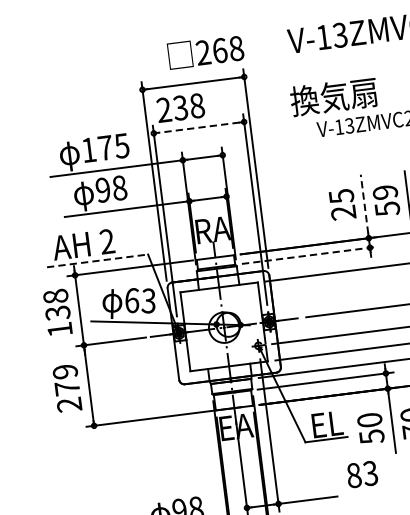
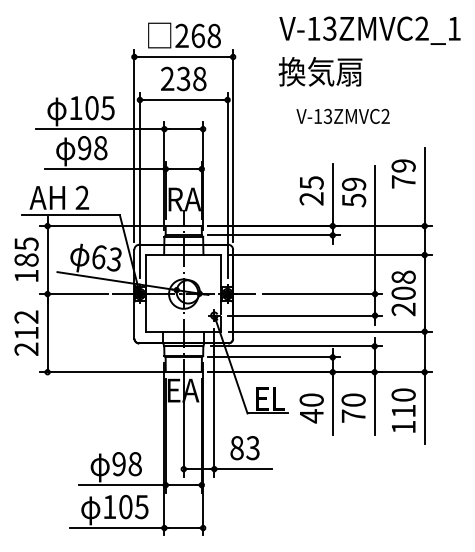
text: (205, 52) -> (184, 35), moved
text: (333, 96) -> (320, 71), moved
text: (180, 107) -> (183, 78), moved
line: (198, 127) -> (183, 99), dashed -> solid
text: (105, 148) -> (91, 108), 175 -> 105
line: (364, 204) -> (332, 193), dashed -> solid
line: (310, 255) -> (274, 235), dashed -> solid
line: (98, 261) -> (71, 215), dashed -> solid
text: (56, 305) -> (26, 252), 138 -> 185
text: (66, 379) -> (26, 324), 279 -> 212
text: (371, 437) -> (311, 416), 50 -> 40
text: (361, 474) -> (244, 448), moved

